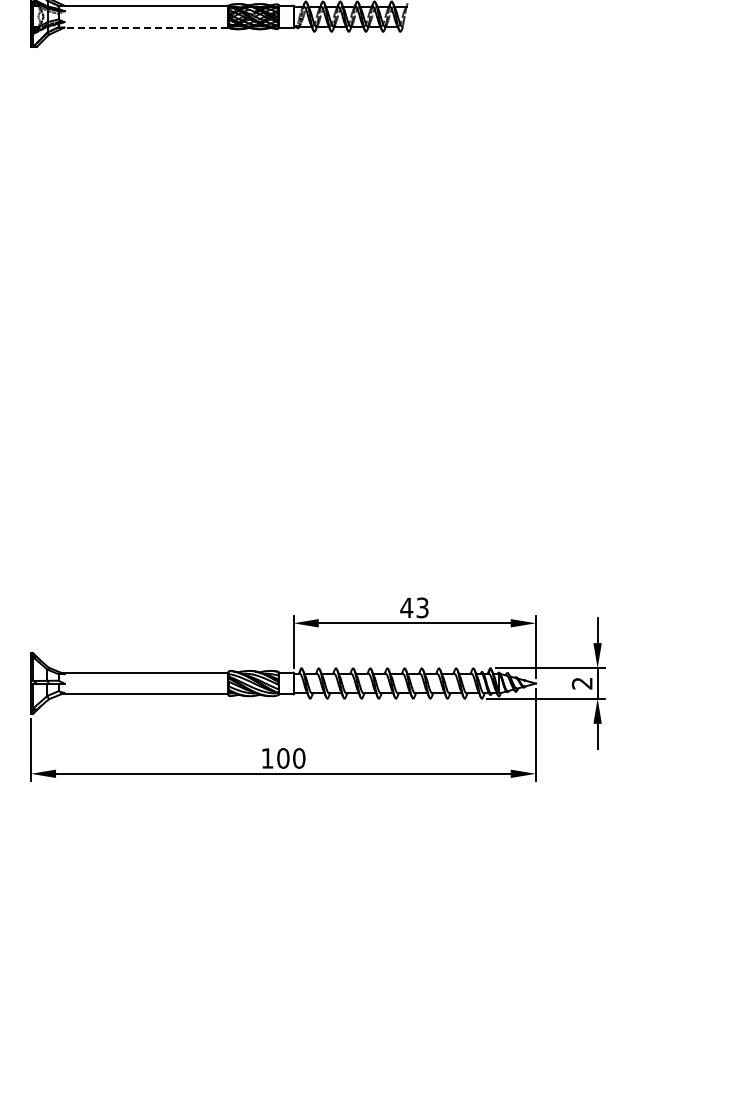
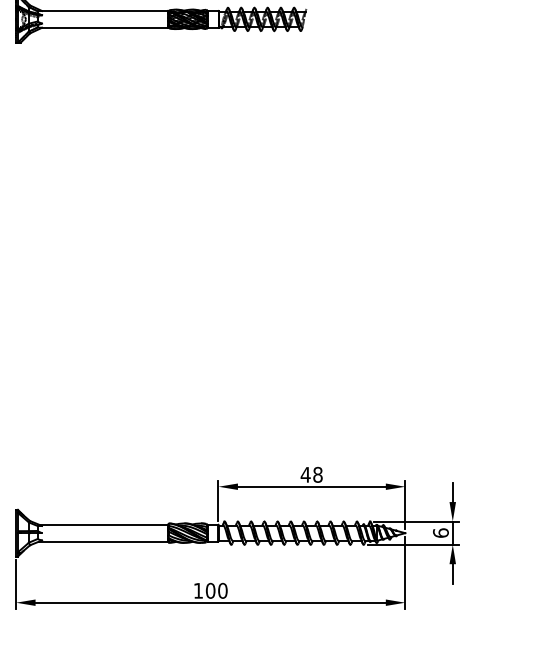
line: (146, 27) -> (105, 27), dashed -> solid
text: (422, 607) -> (317, 474), 43 -> 48
text: (581, 683) -> (440, 533), 2 -> 6

